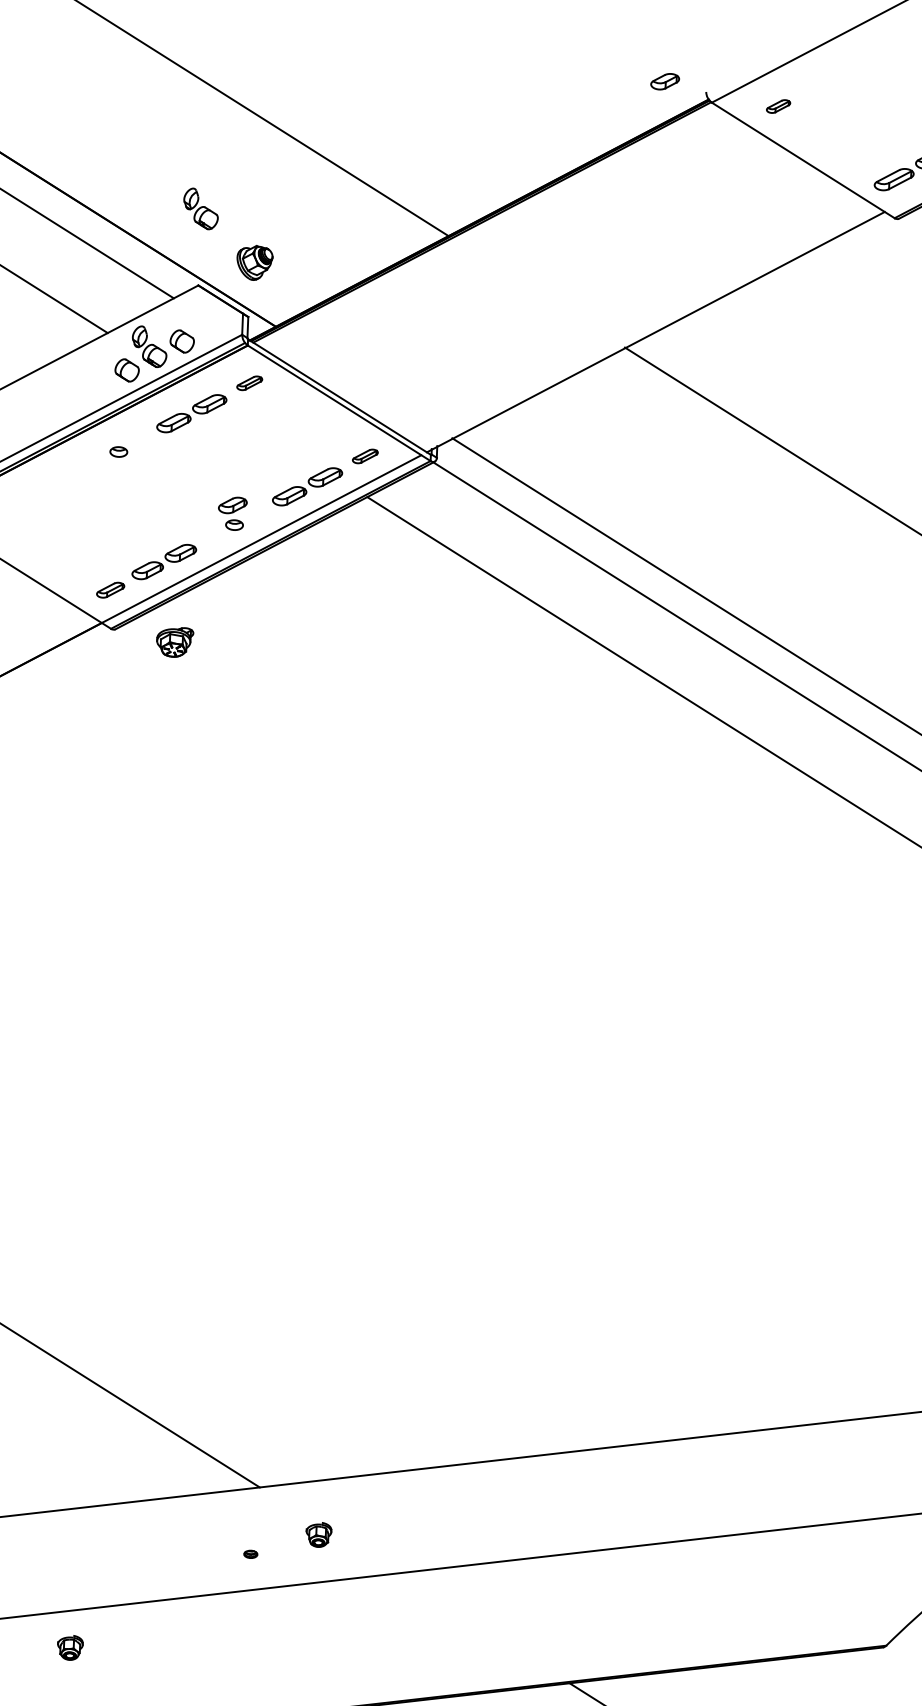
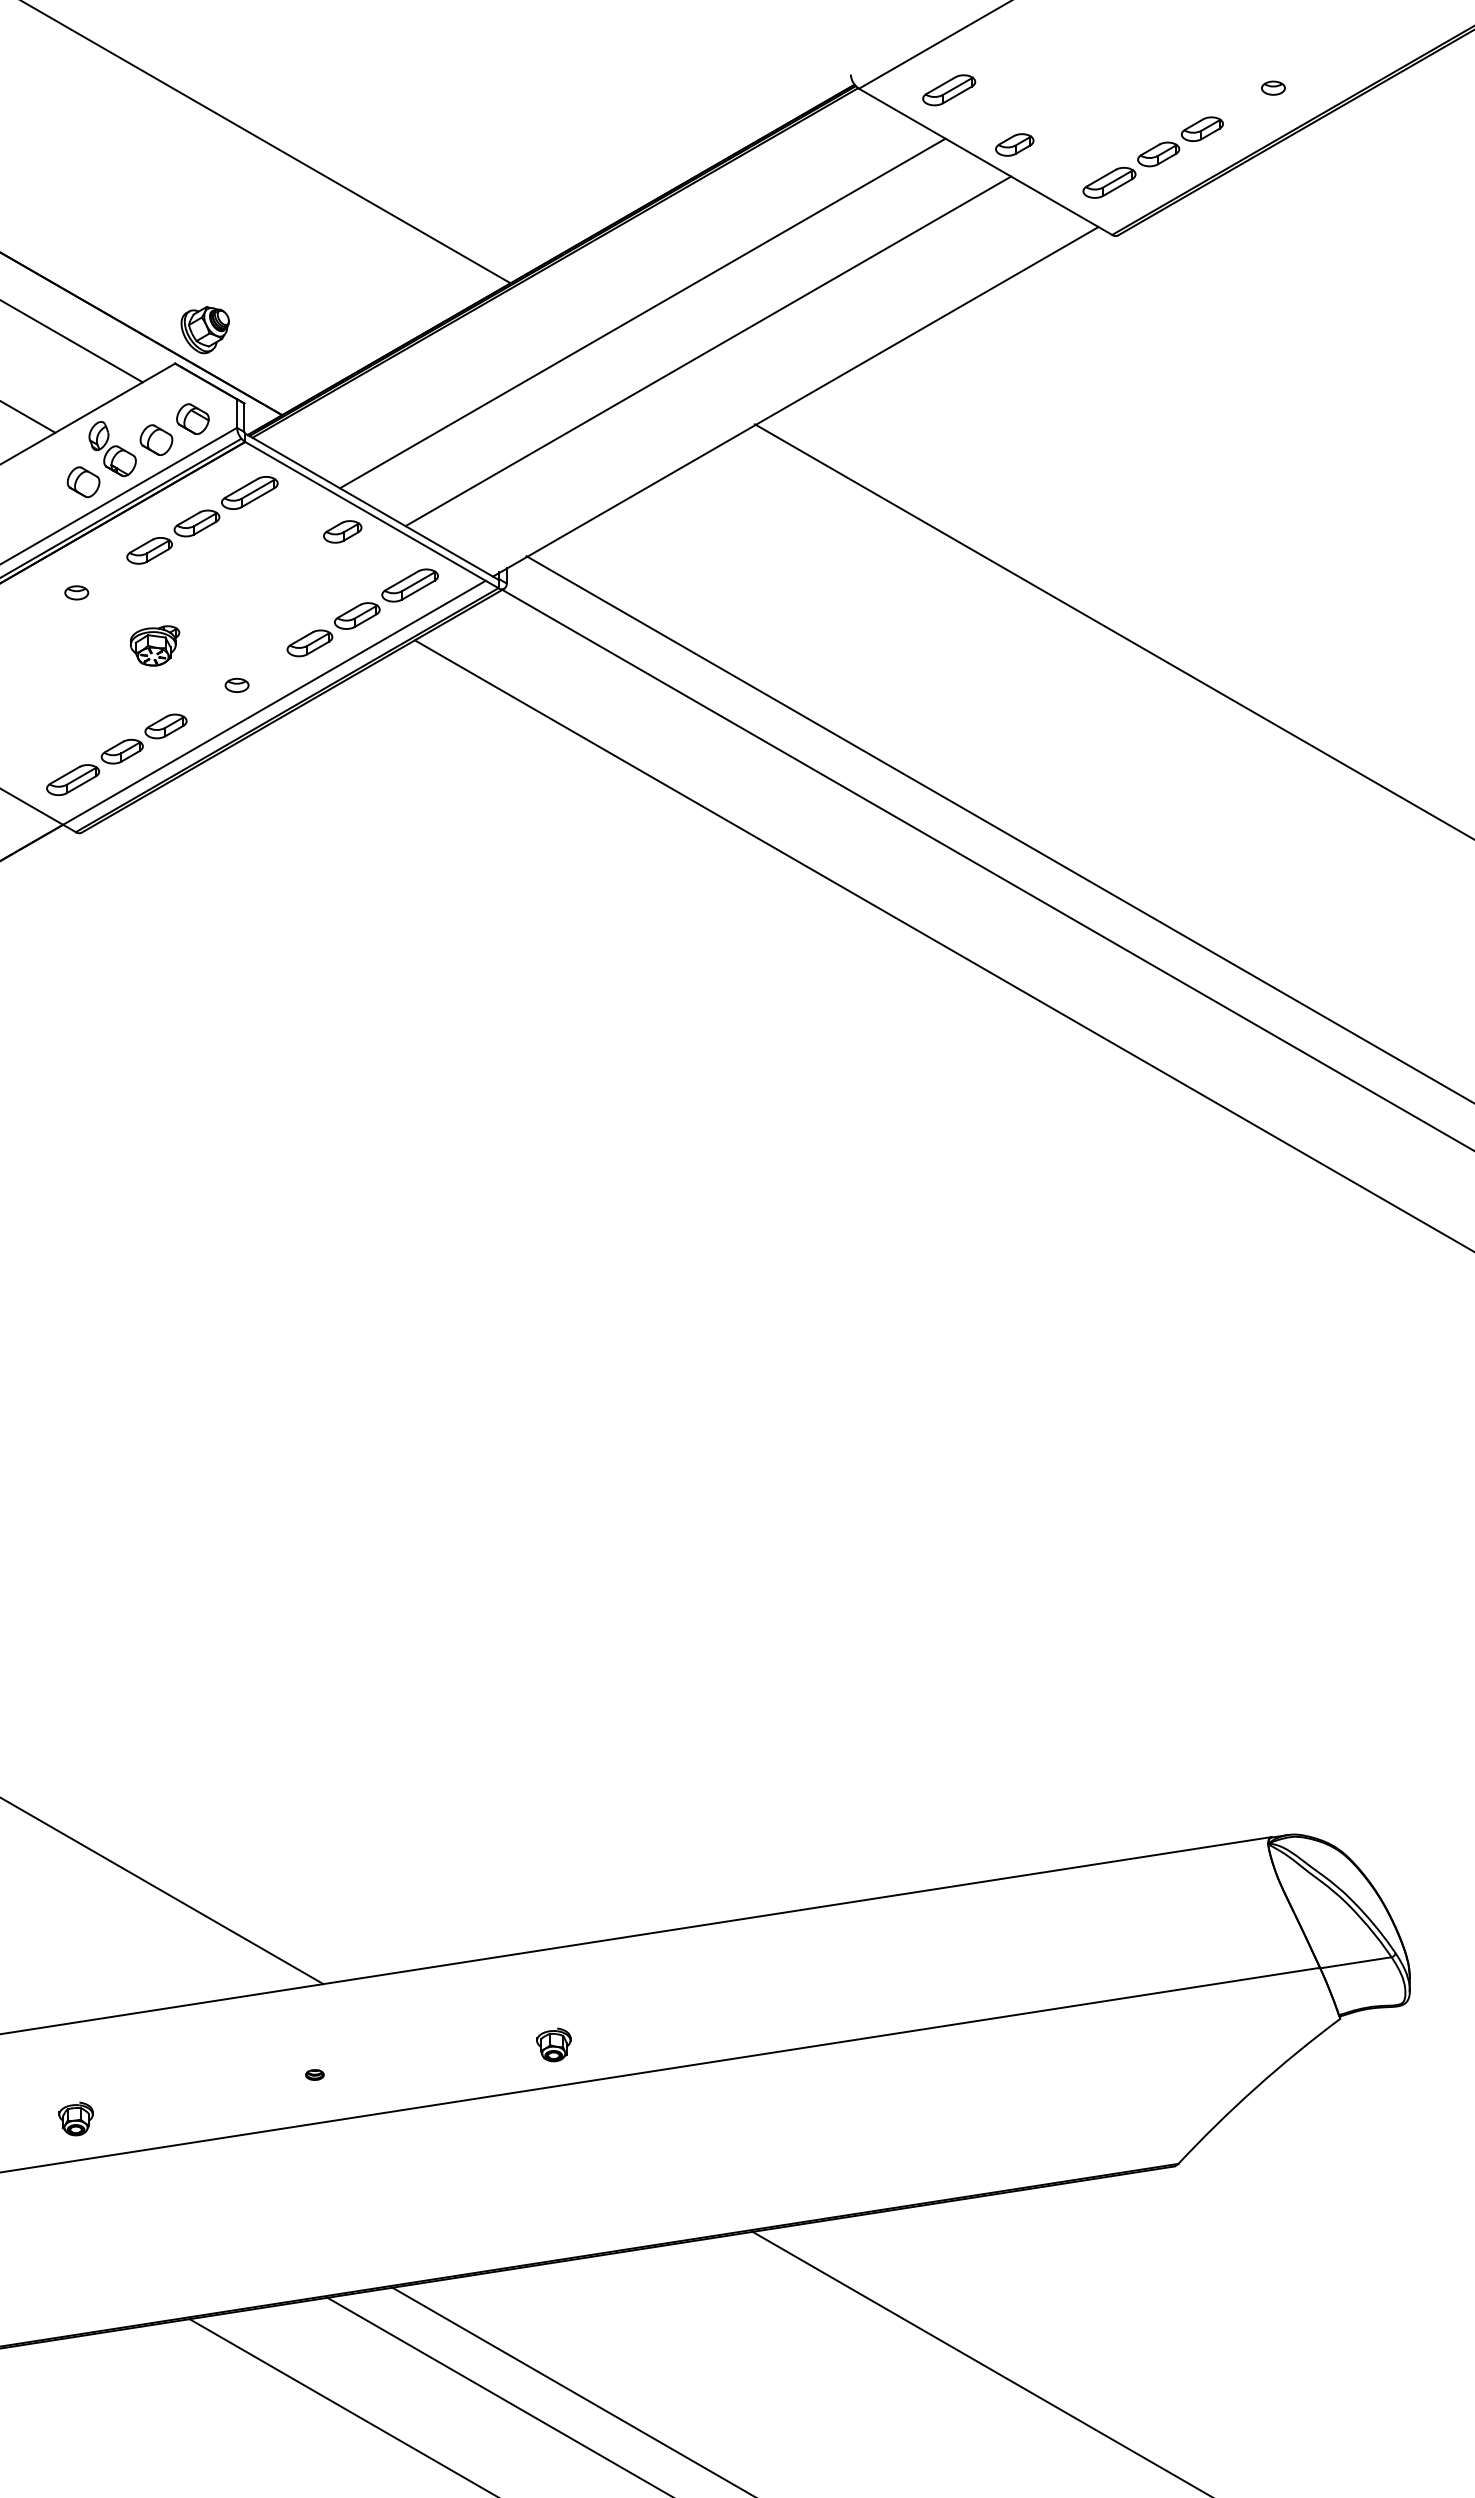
part: (664, 81) -> (1014, 144), moved
part: (778, 106) -> (949, 90), size x1.67
part: (200, 208) -> (174, 259), removed
line: (545, 262) -> (642, 313), added
part: (254, 263) -> (204, 330), moved
line: (592, 292) -> (708, 351), added
part: (209, 326) -> (192, 418), added
part: (249, 382) -> (249, 492), size x1.67
part: (364, 456) -> (409, 585), size x1.67
part: (232, 505) -> (342, 531), moved
part: (110, 589) -> (73, 779), size x1.43
part: (174, 641) -> (154, 645), moved
part: (318, 1534) -> (553, 2044), moved
part: (69, 1647) -> (75, 2118), moved

